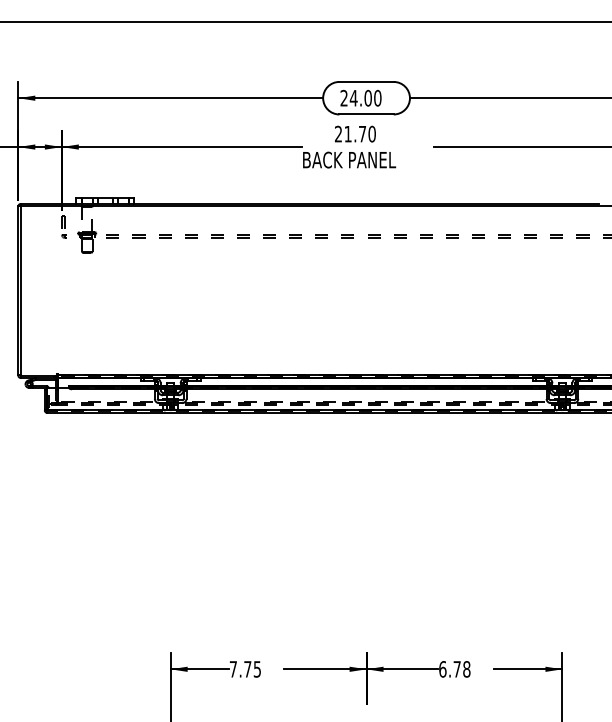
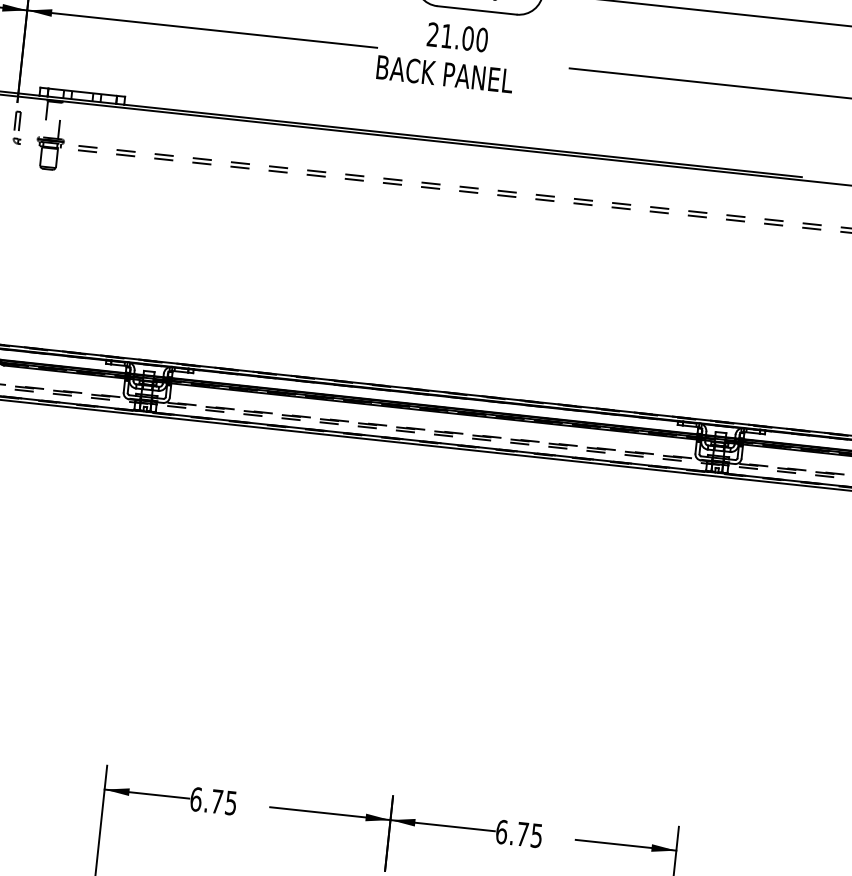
text: (362, 133) -> (468, 37), 21.70 -> 21.00
text: (233, 669) -> (196, 799), 7.75 -> 6.75
text: (466, 669) -> (536, 835), 6.78 -> 6.75

